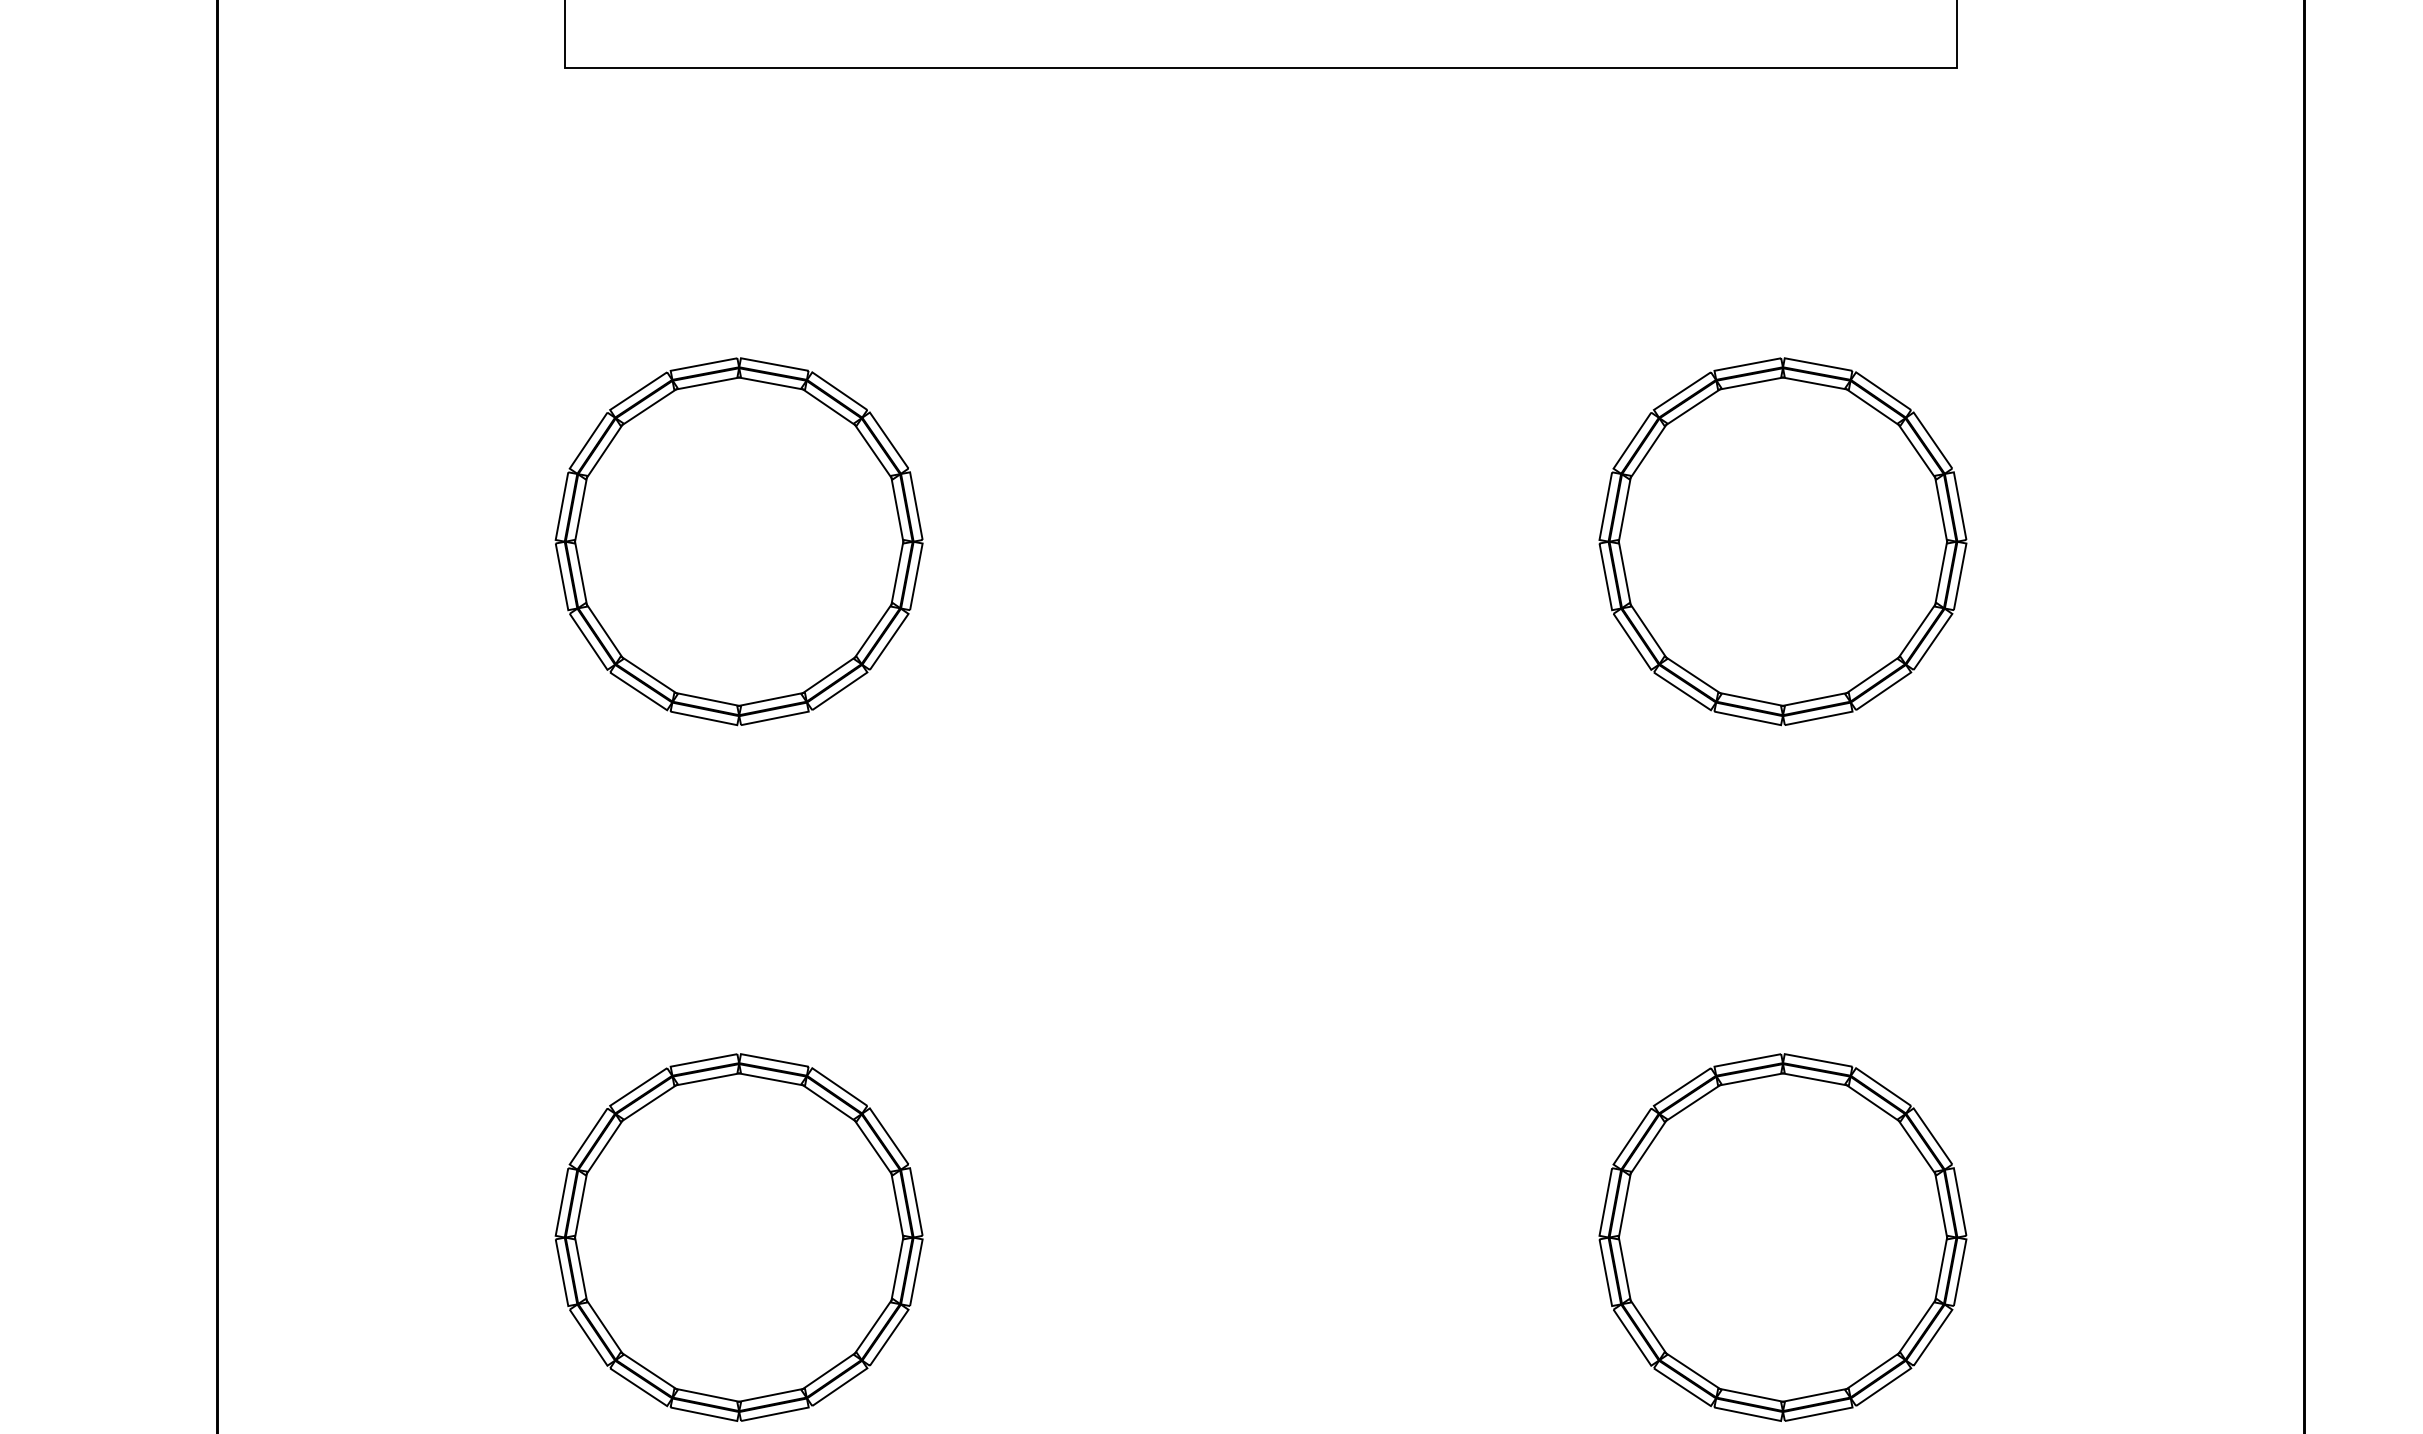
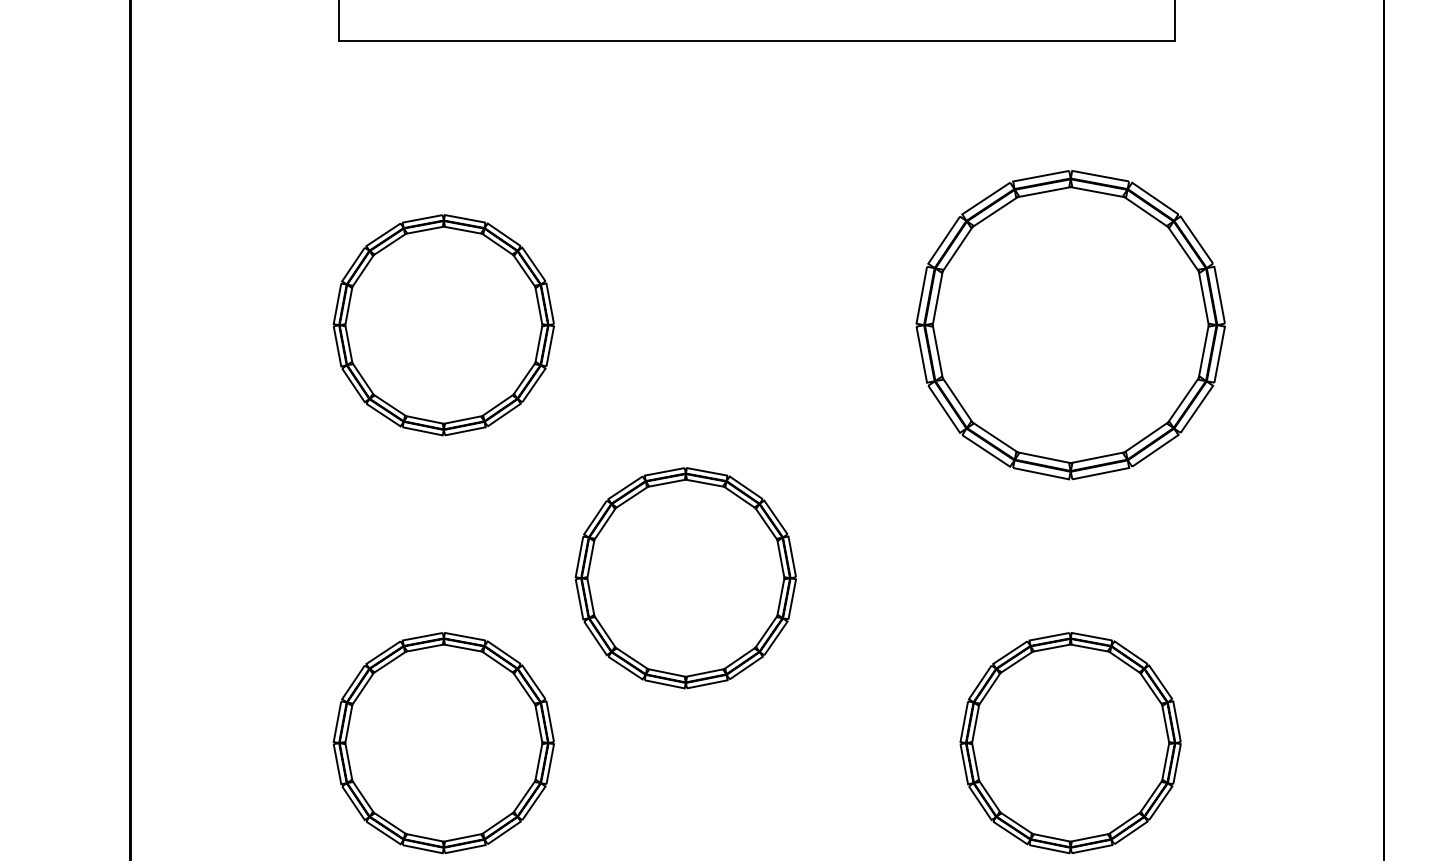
part: (1782, 542) -> (1070, 325), size x1.4
part: (1141, 963) -> (685, 578), added

